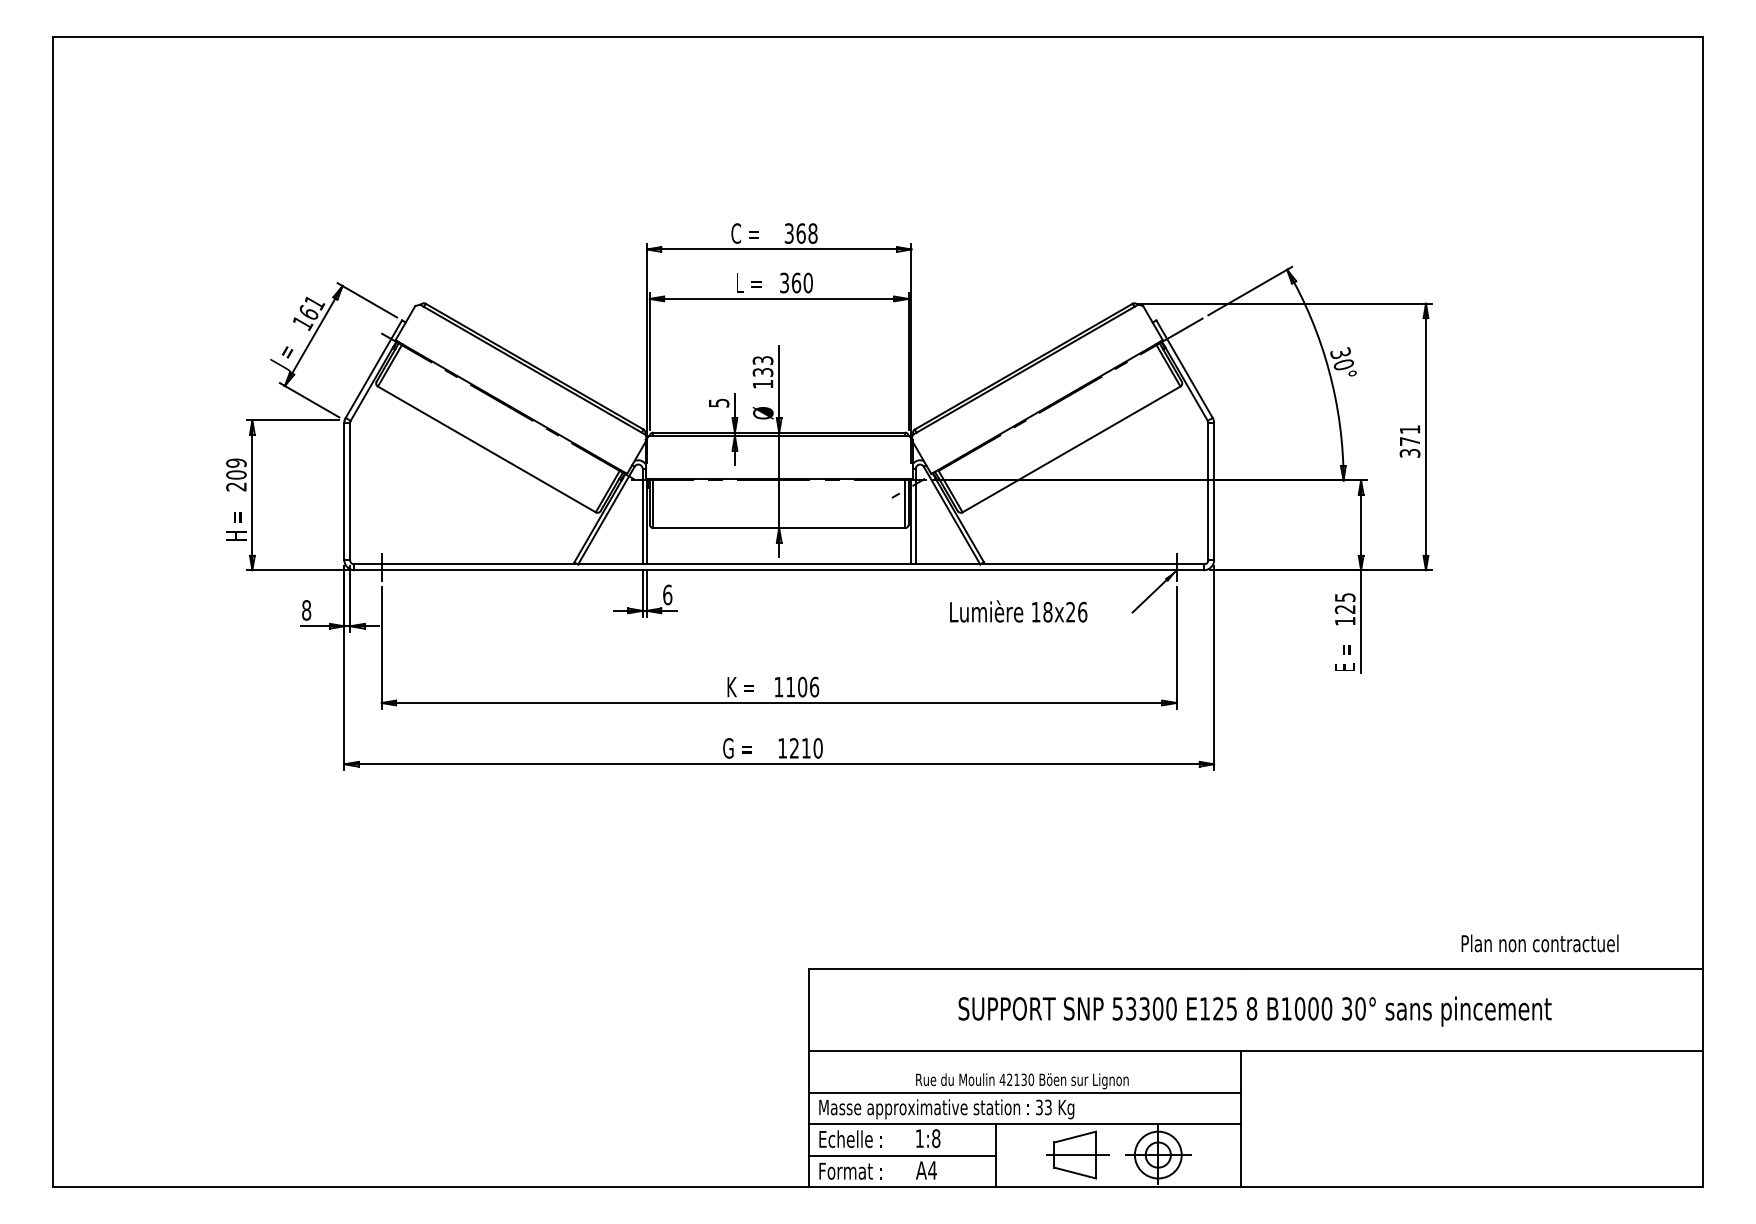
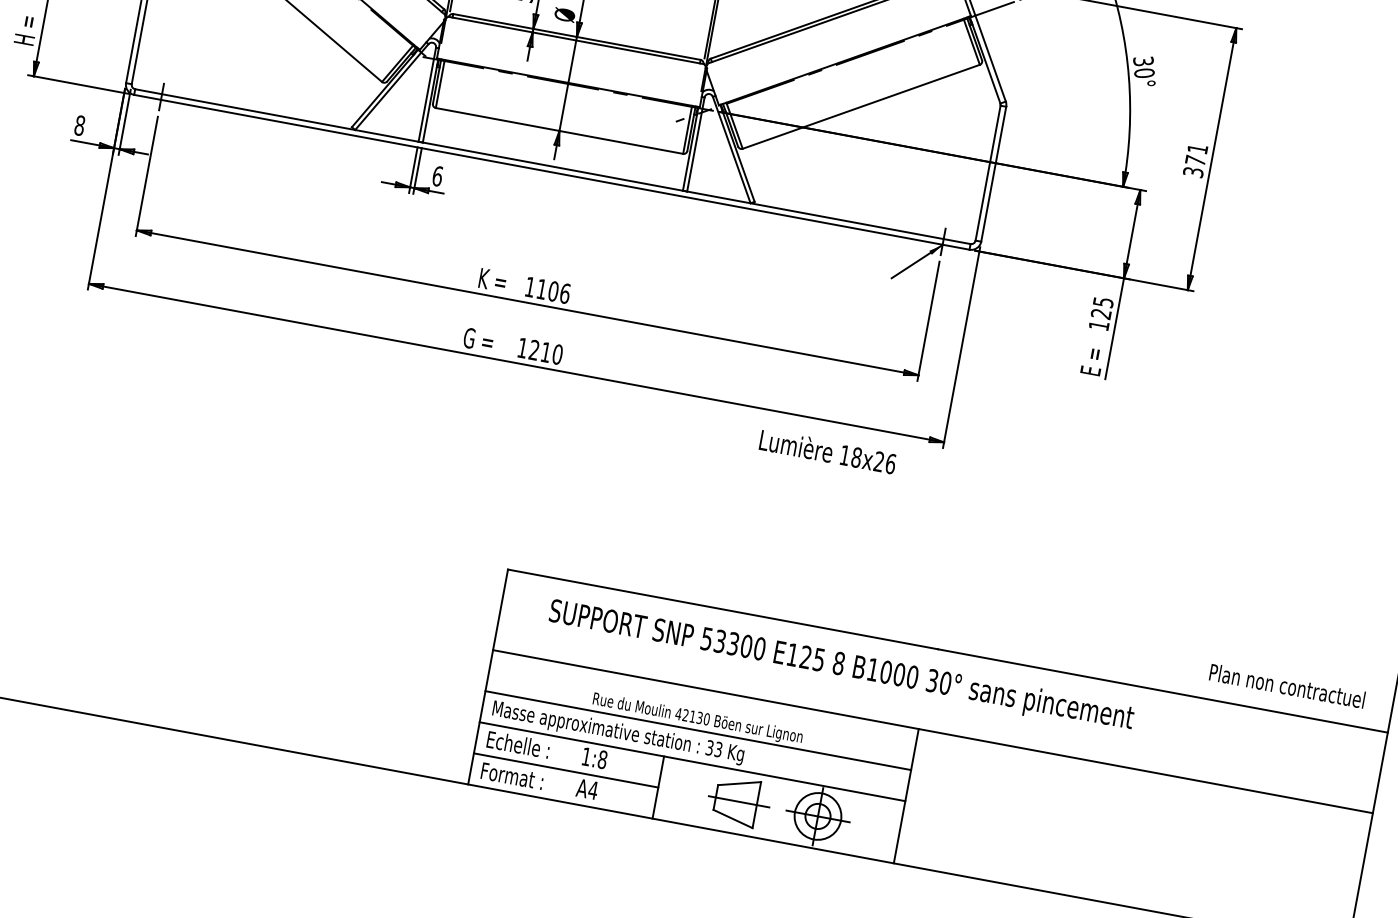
text: (1018, 611) -> (827, 451), moved
text: (1539, 943) -> (1286, 686), moved
text: (1254, 1011) -> (840, 666), moved

